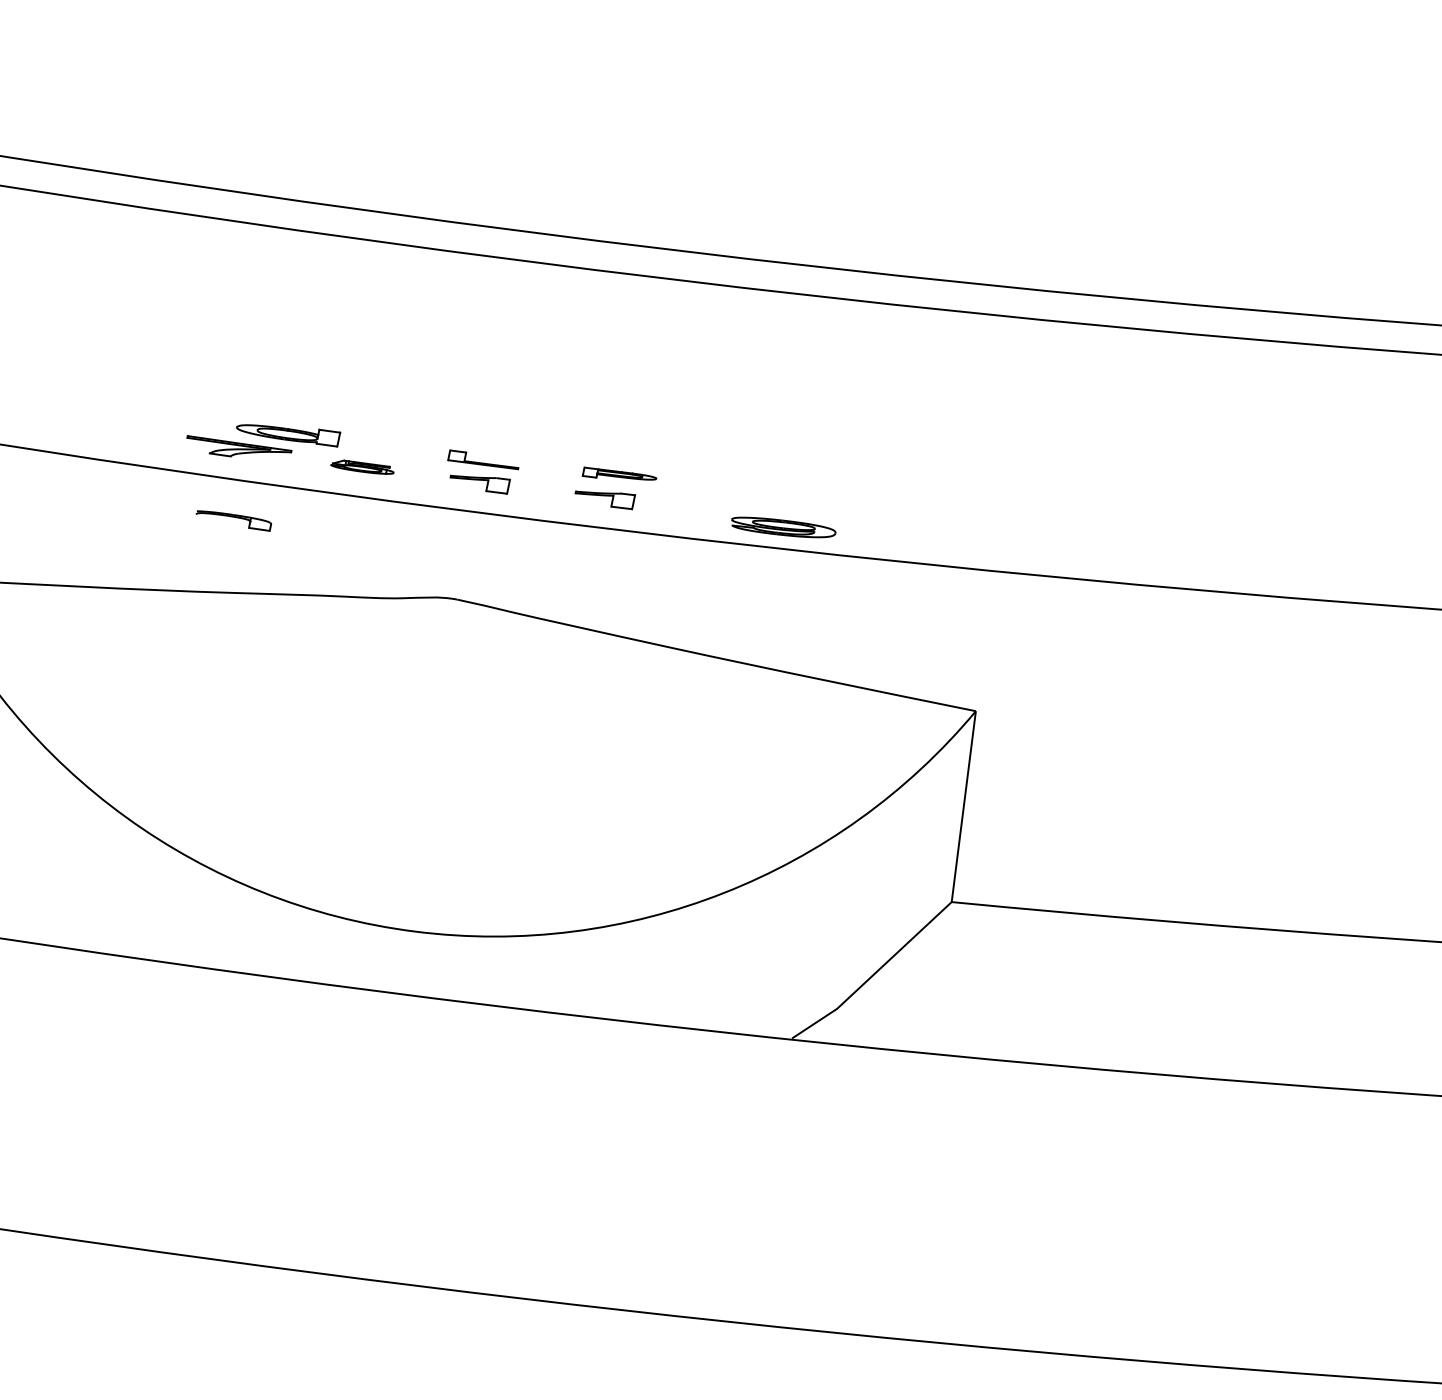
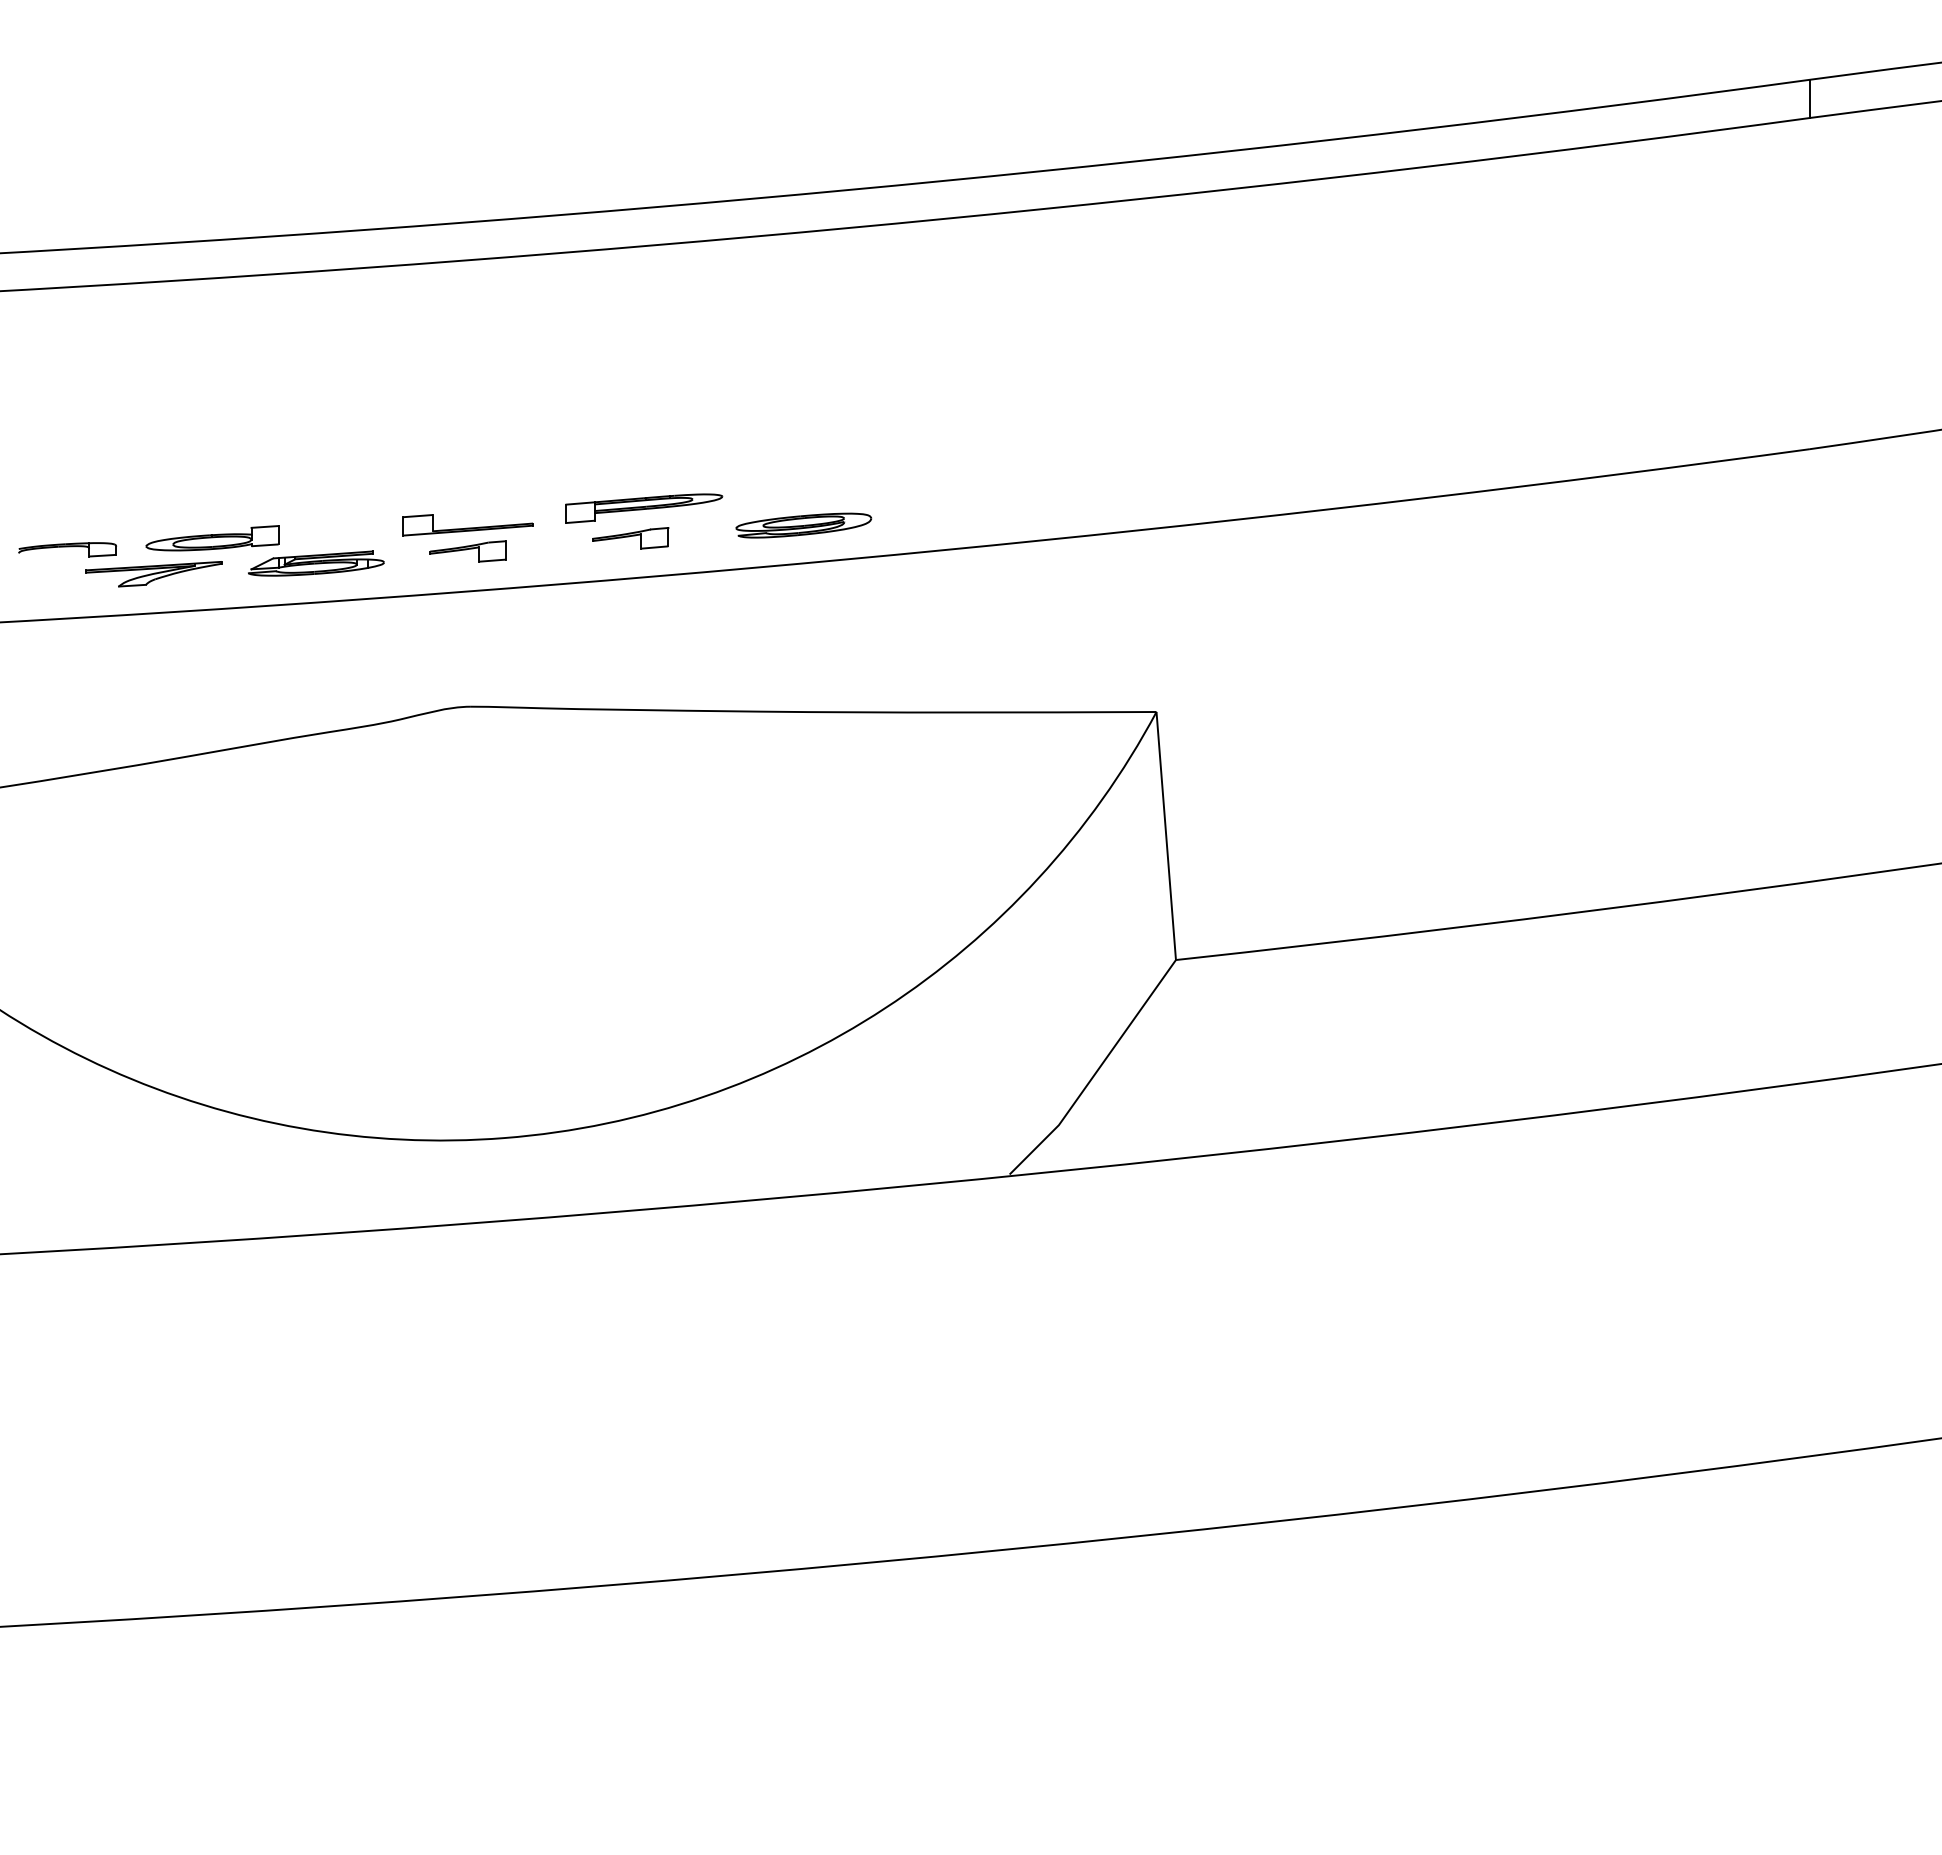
part: (483, 461) -> (467, 525), size x1.43
part: (363, 466) -> (316, 563), size x1.67
part: (620, 476) -> (644, 508), size x1.67
part: (233, 519) -> (67, 549), moved
part: (783, 527) -> (803, 525), moved

